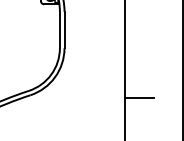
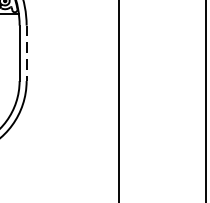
line: (64, 30) -> (26, 54), solid -> dashed
line: (138, 97) -> (139, 155), removed

